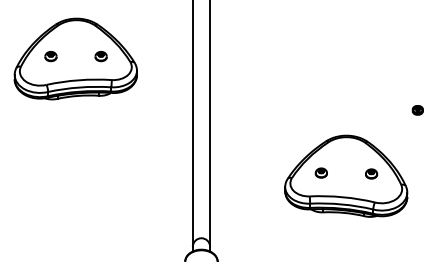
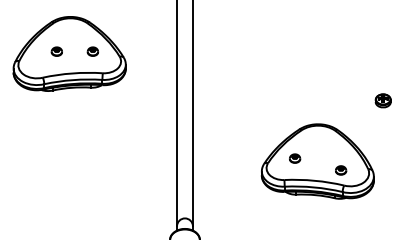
part: (50, 56) -> (56, 51), moved
part: (417, 110) -> (383, 101), size x1.6
part: (372, 174) -> (341, 170), moved

